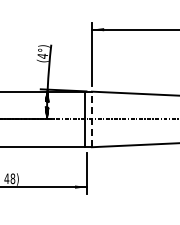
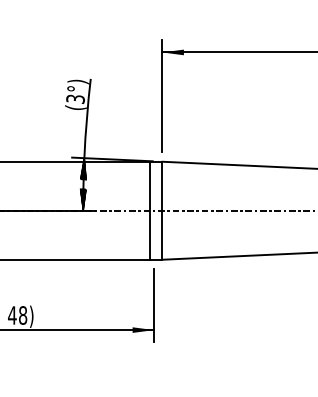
text: (42, 55) -> (75, 97), (4°) -> (3°)
line: (91, 119) -> (161, 210), dashed -> solid

